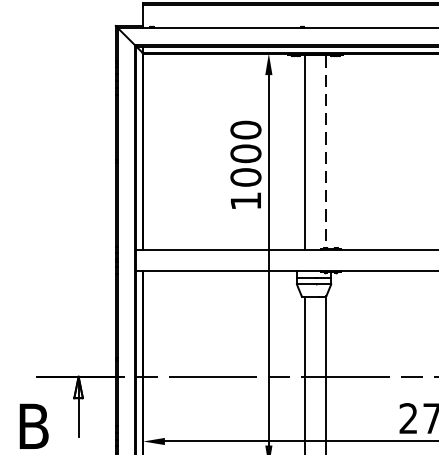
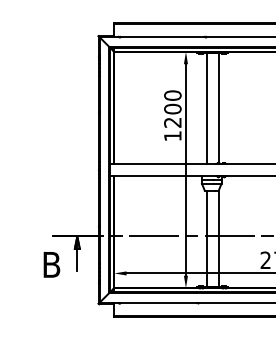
line: (325, 150) -> (218, 107), dashed -> solid
text: (245, 177) -> (172, 122), 1000 -> 1200

